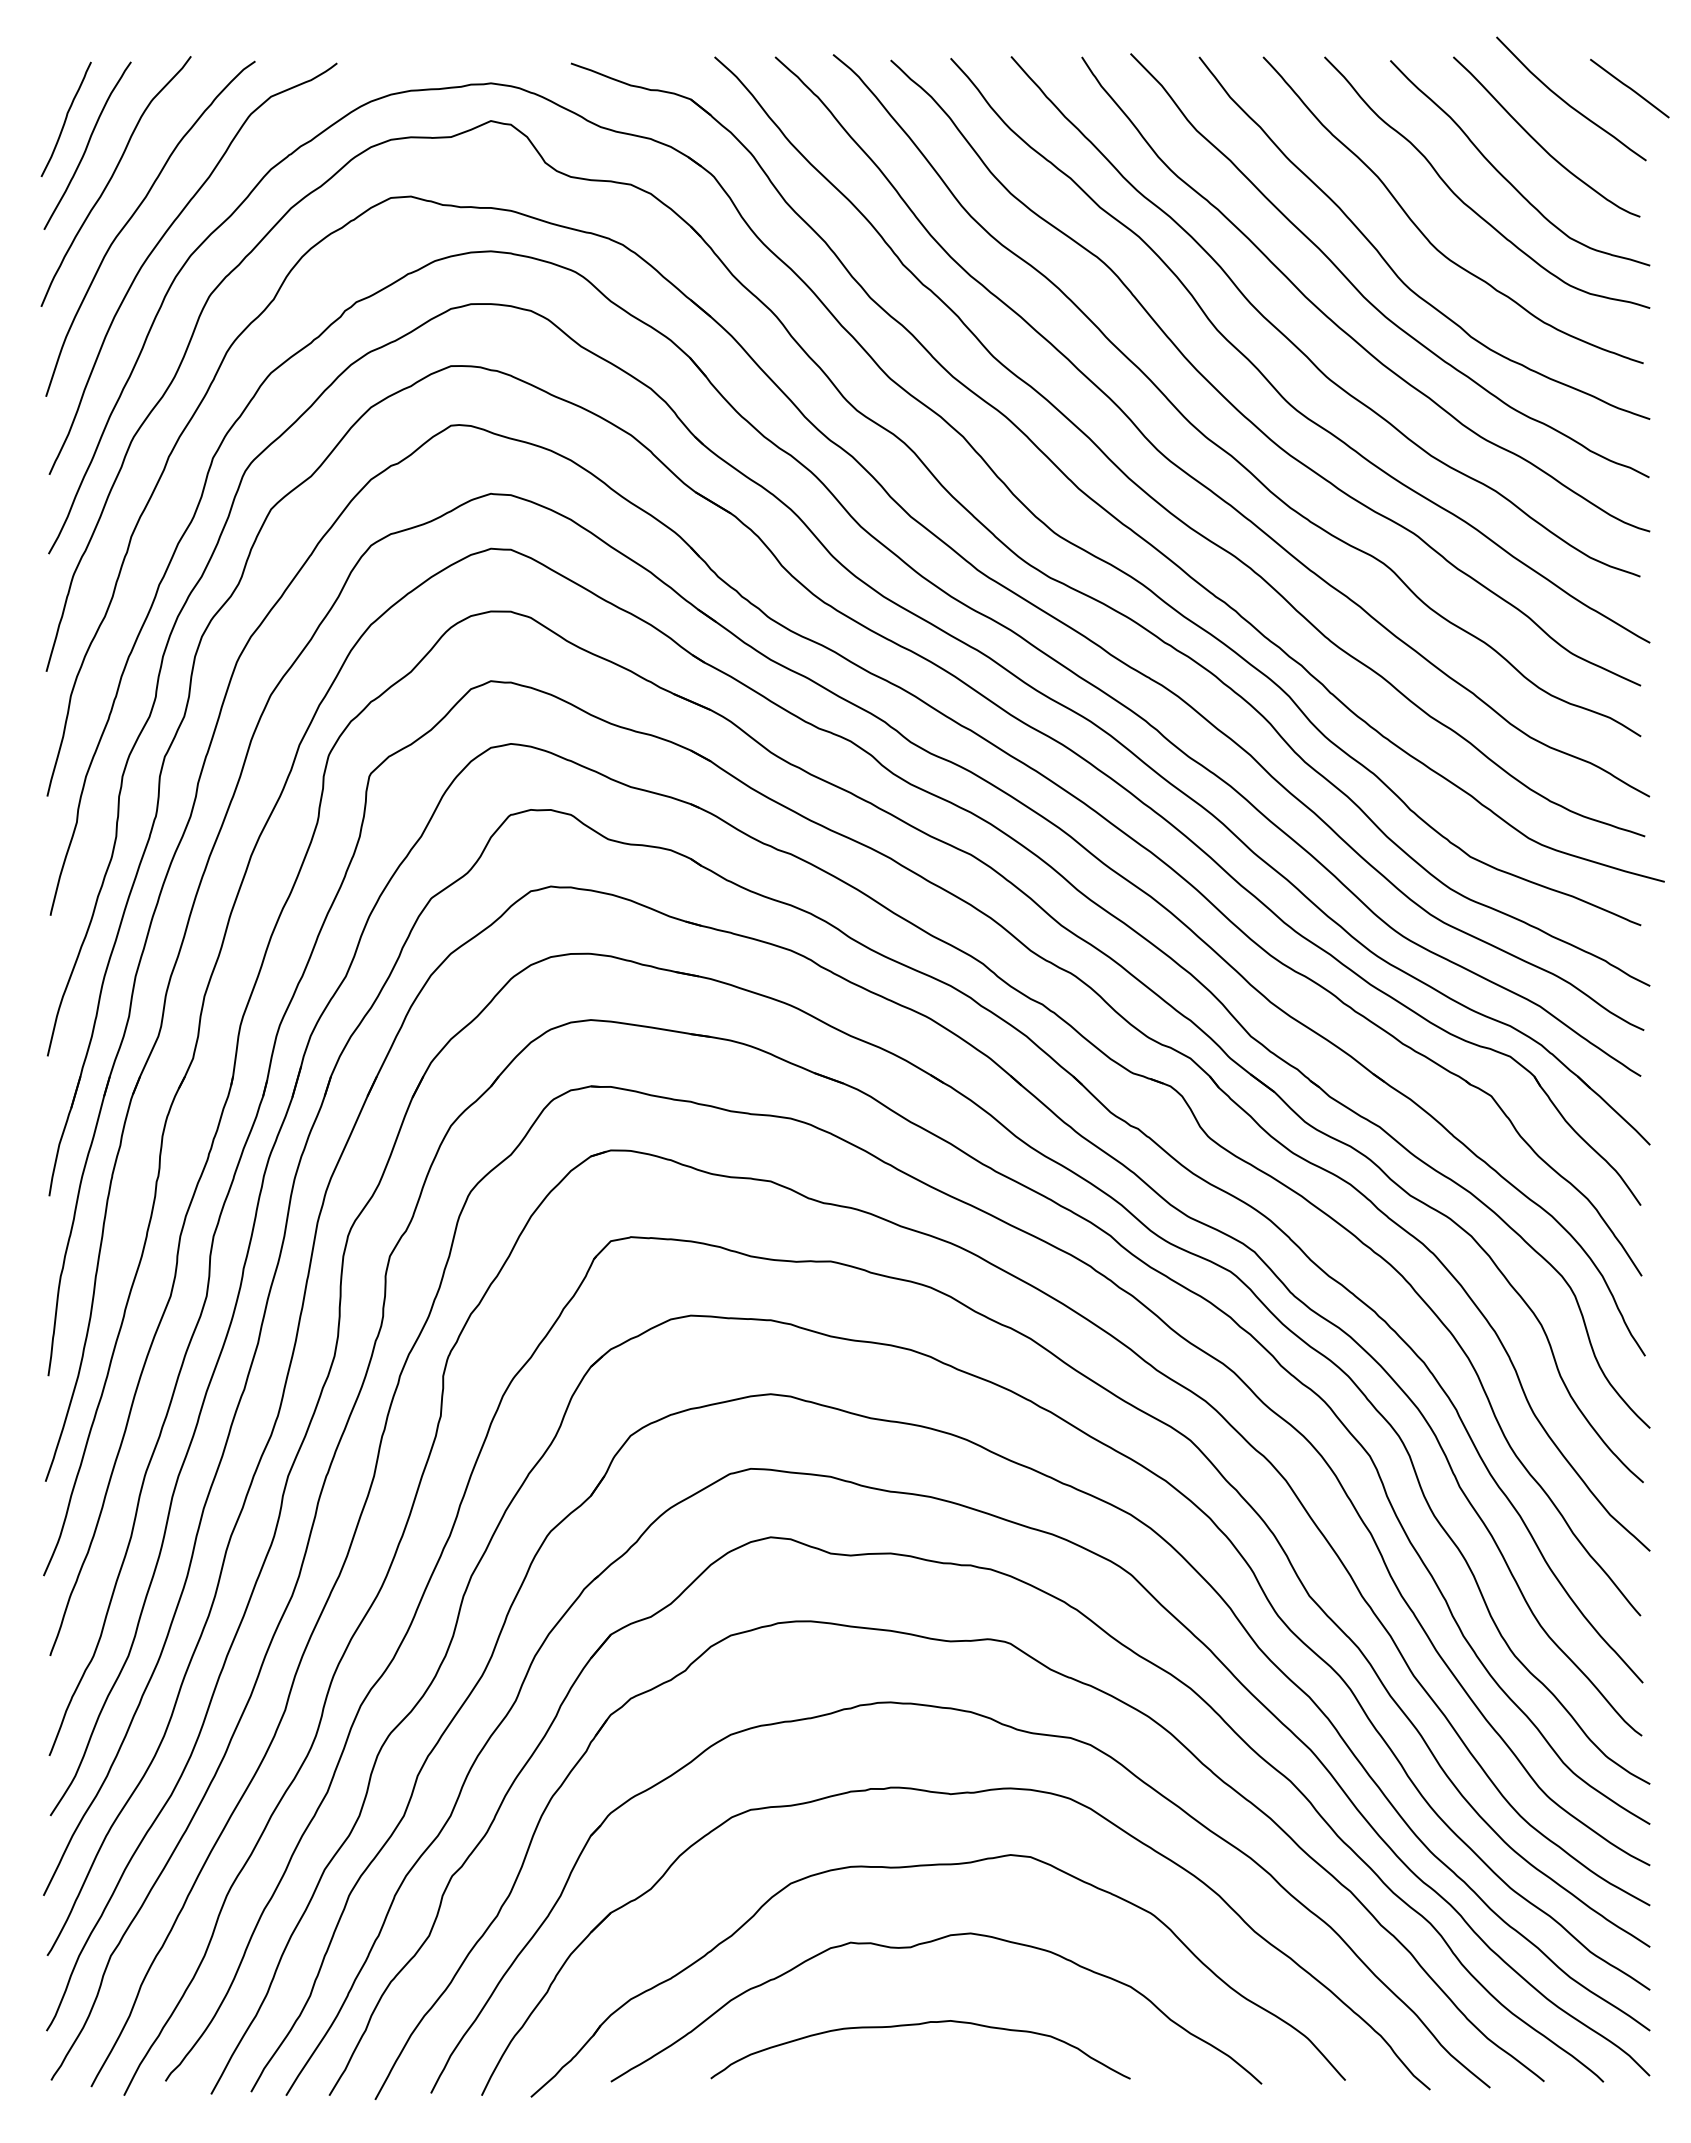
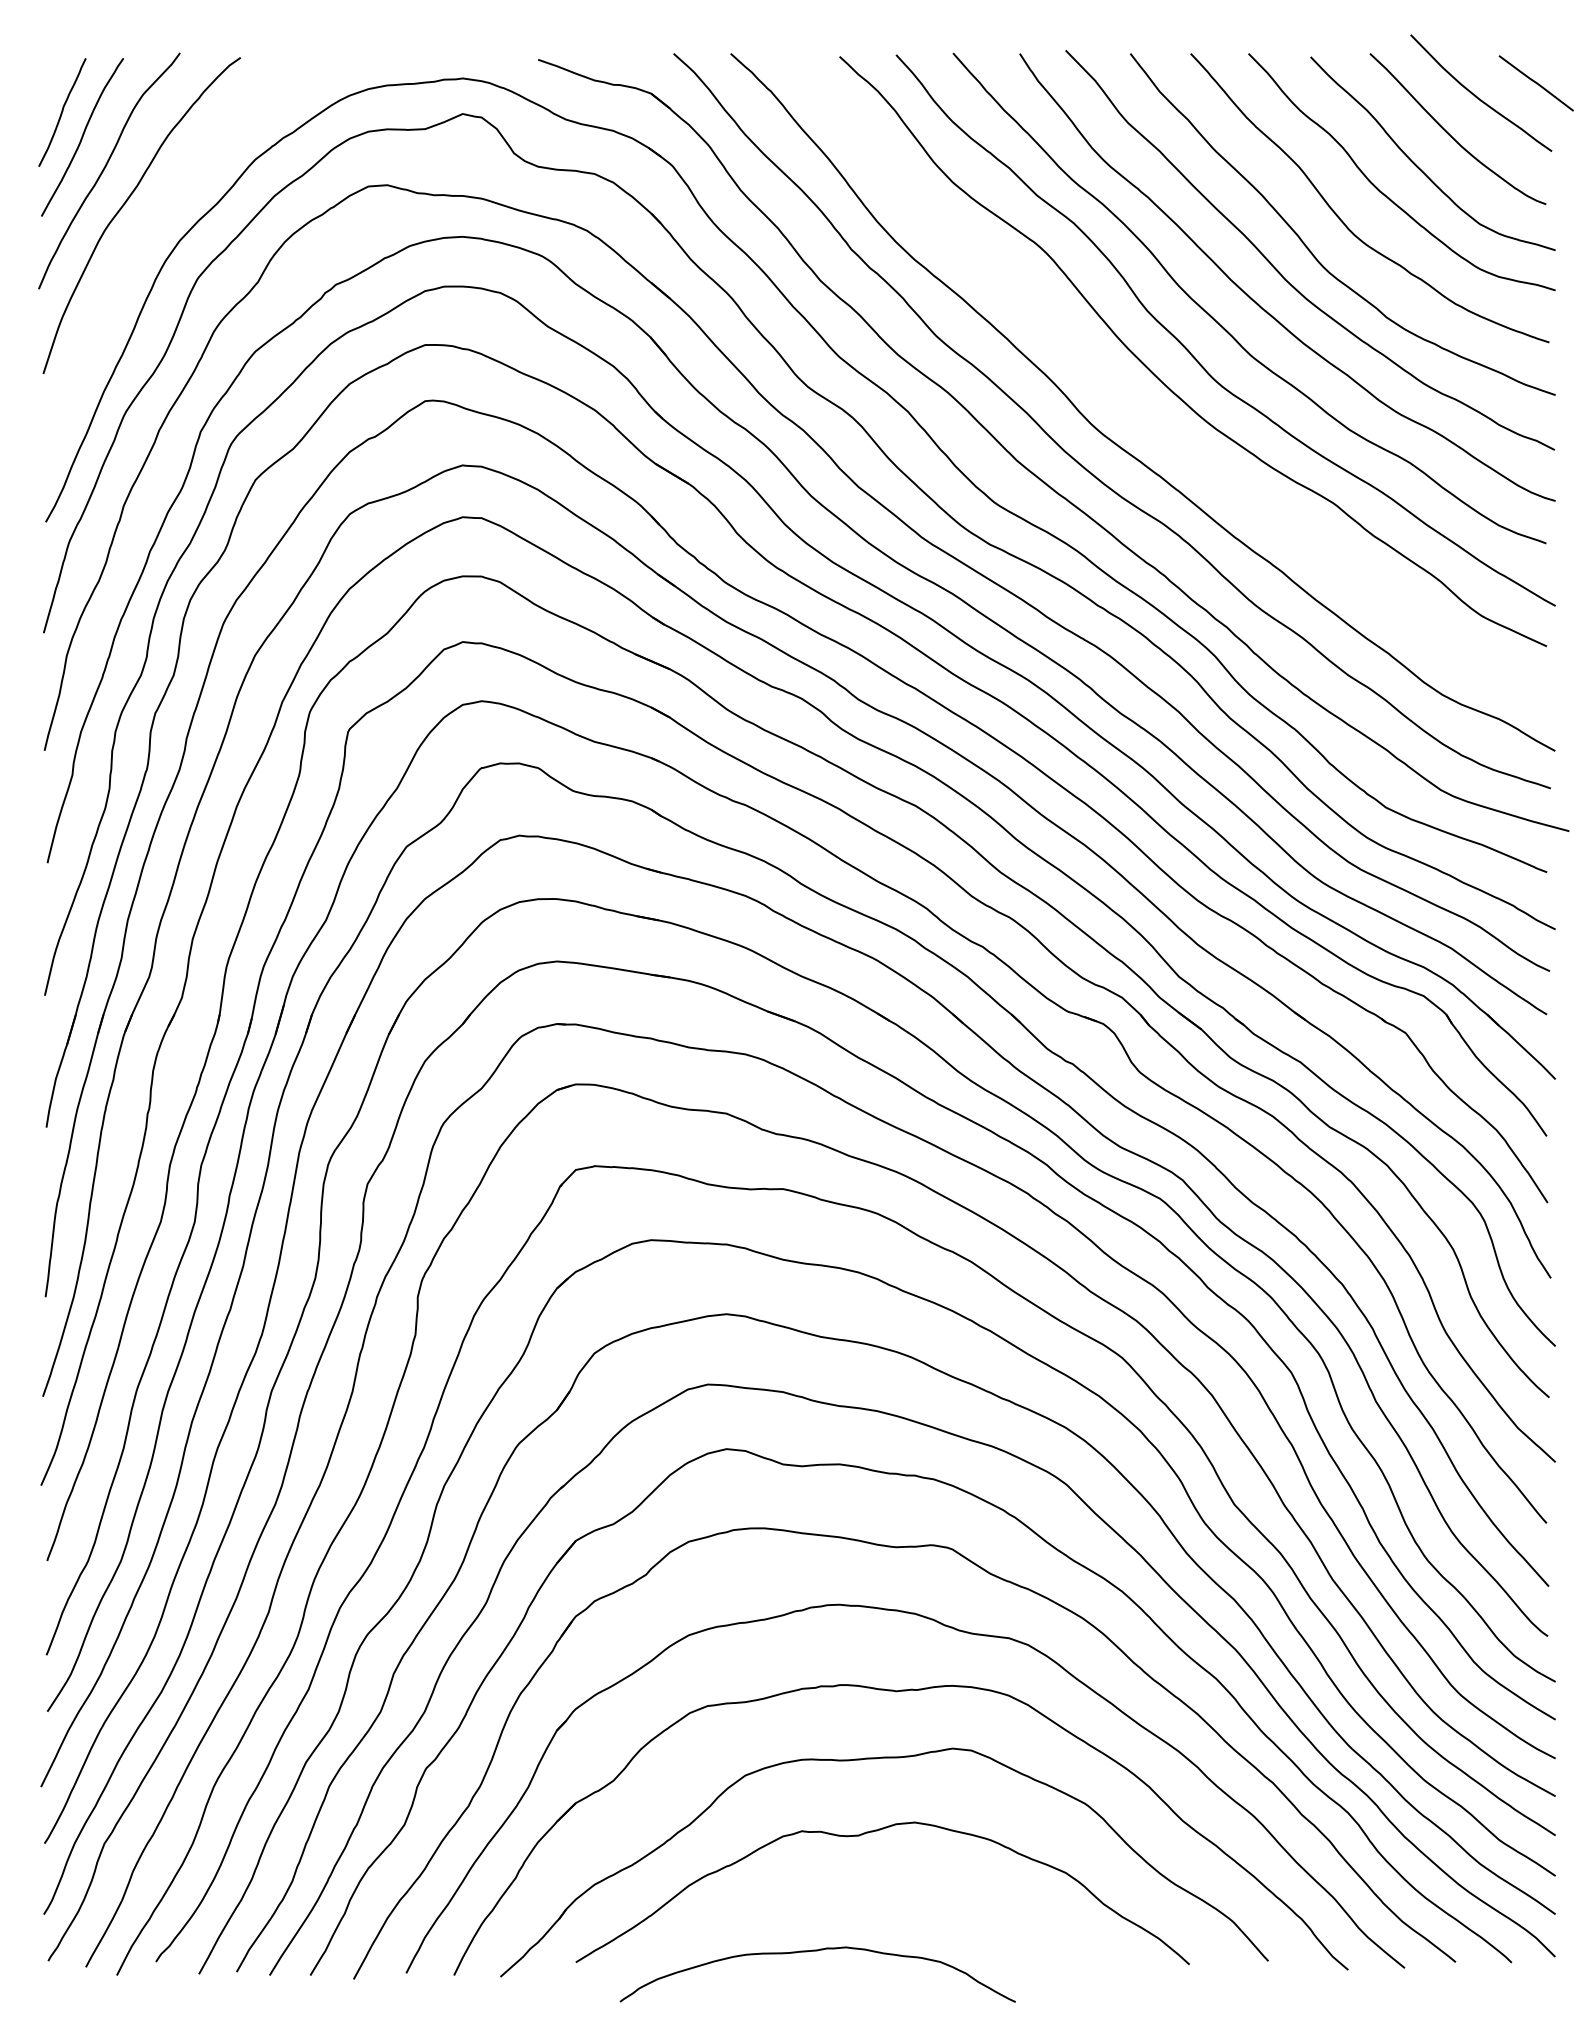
curve: (158, 244) -> (149, 230), removed
curve: (1200, 430) -> (1131, 405), removed
curve: (918, 2025) -> (815, 1951), moved

